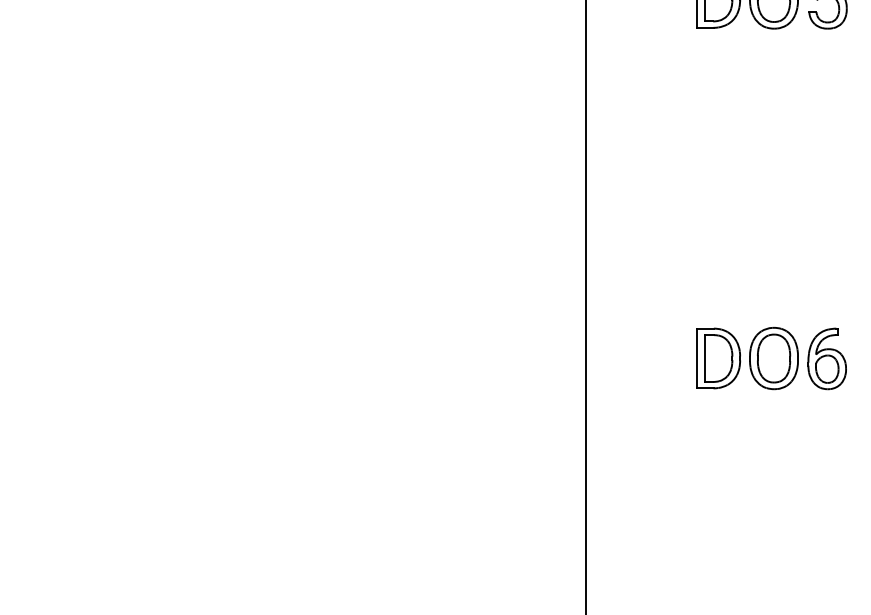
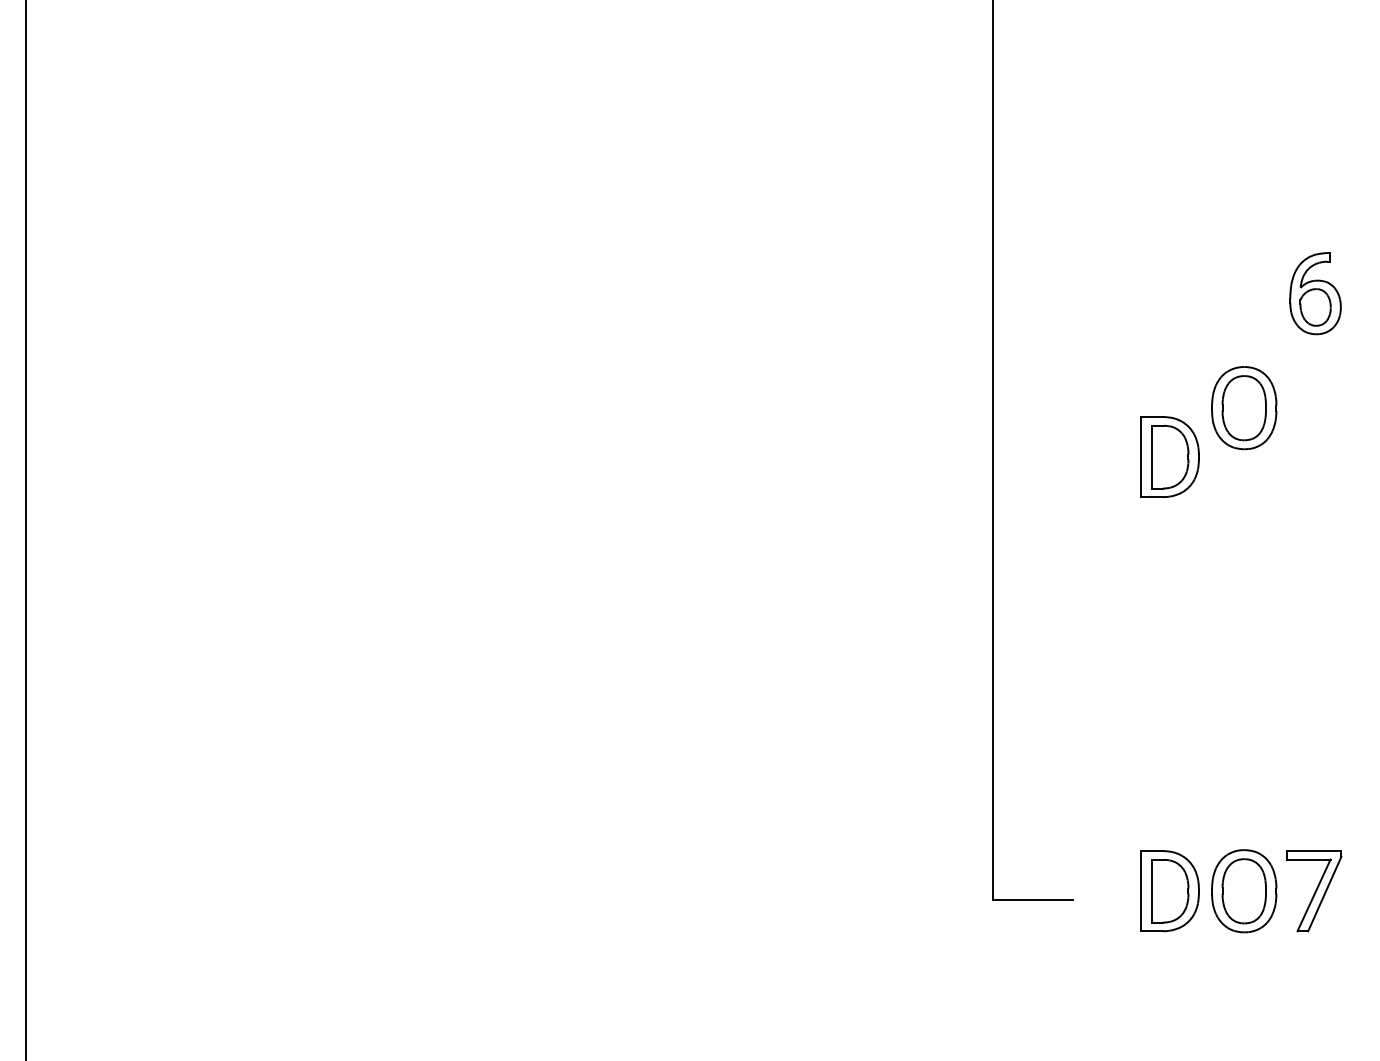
part: (718, 358) -> (1169, 456), moved
part: (827, 358) -> (1315, 293), moved

